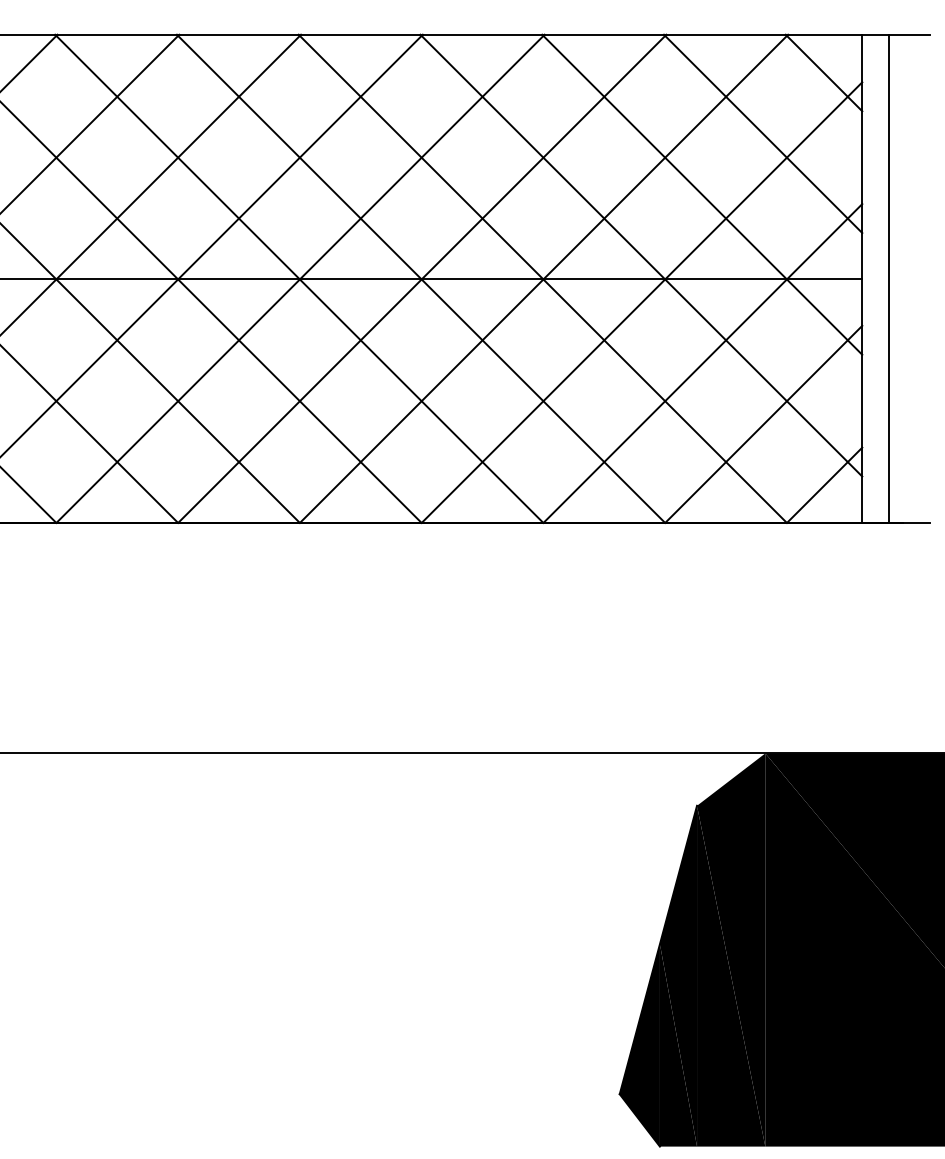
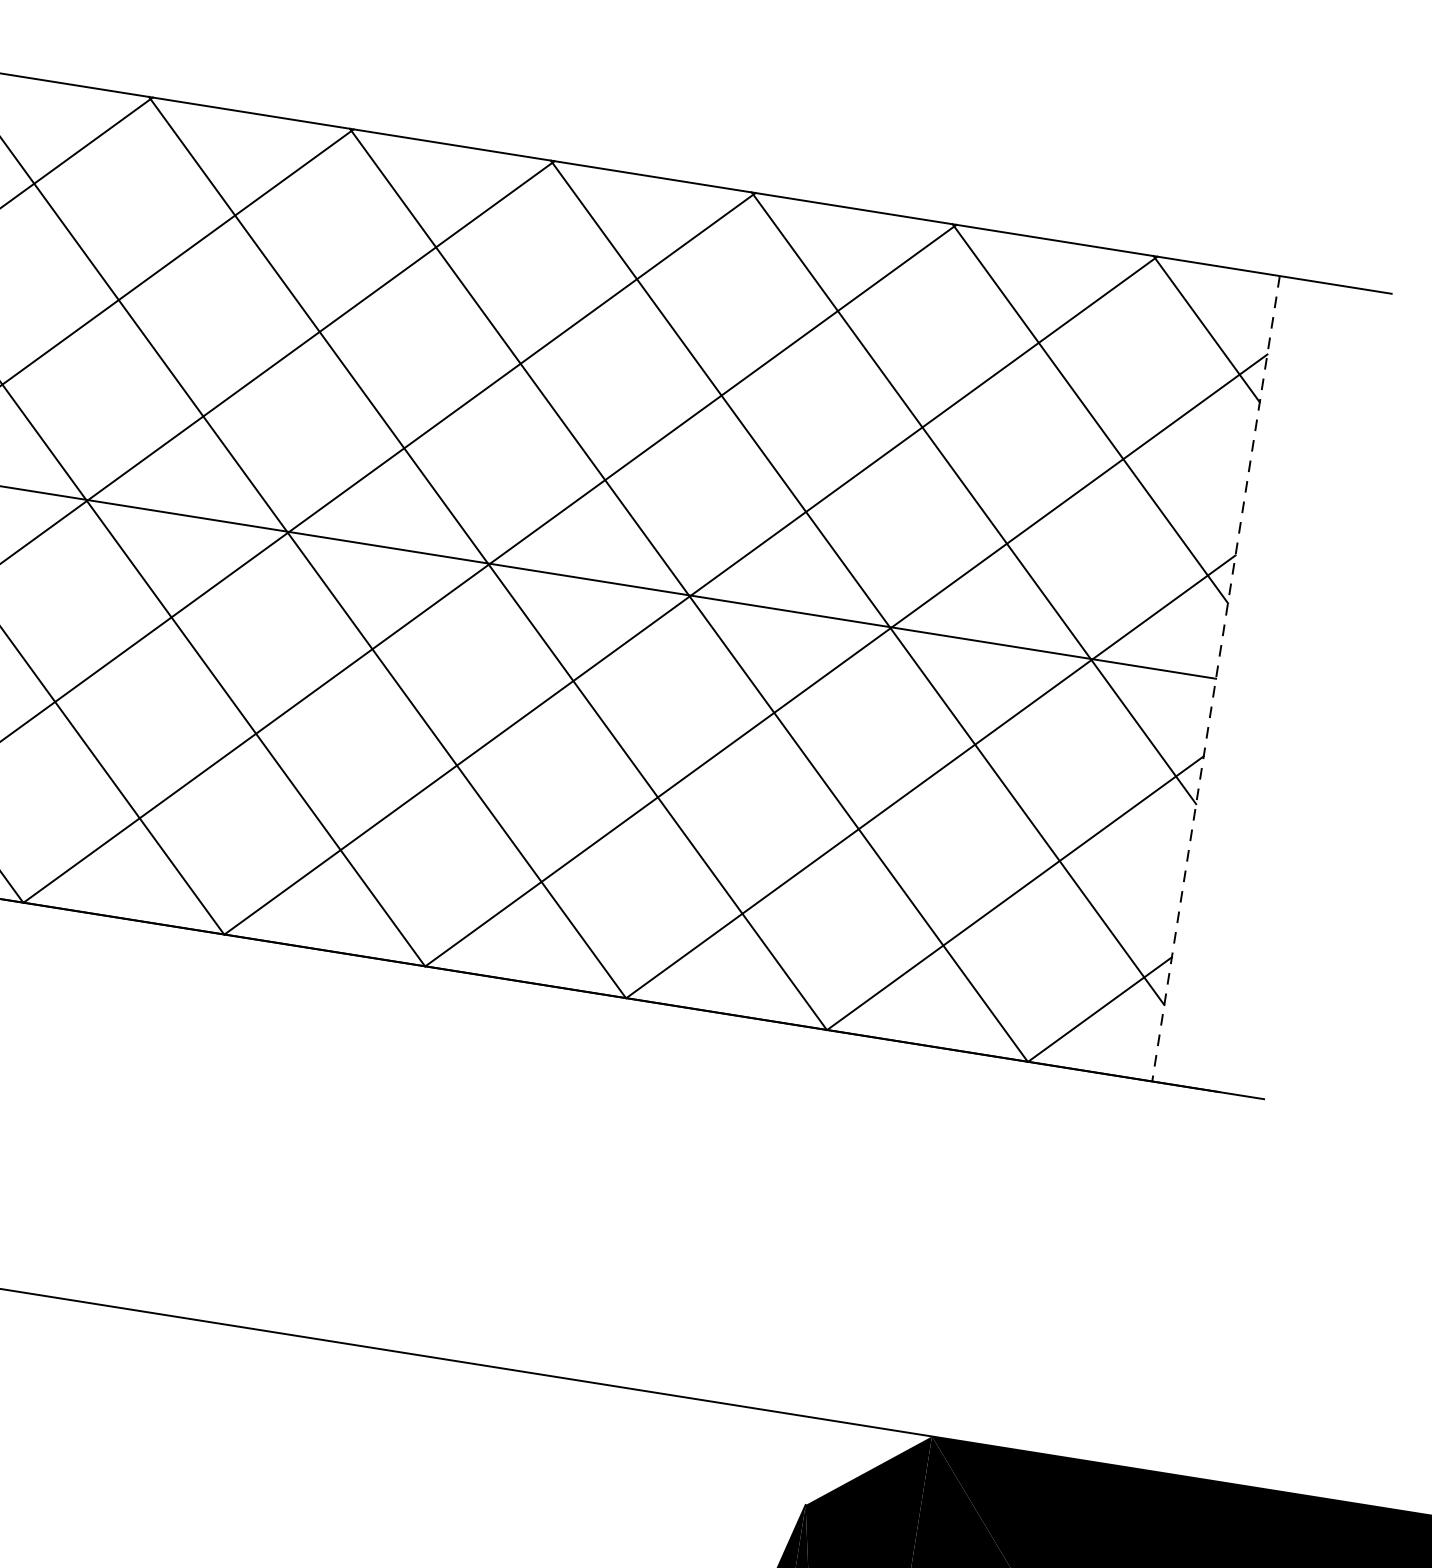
line: (889, 278) -> (1261, 685), removed
line: (862, 279) -> (1216, 679), solid -> dashed

